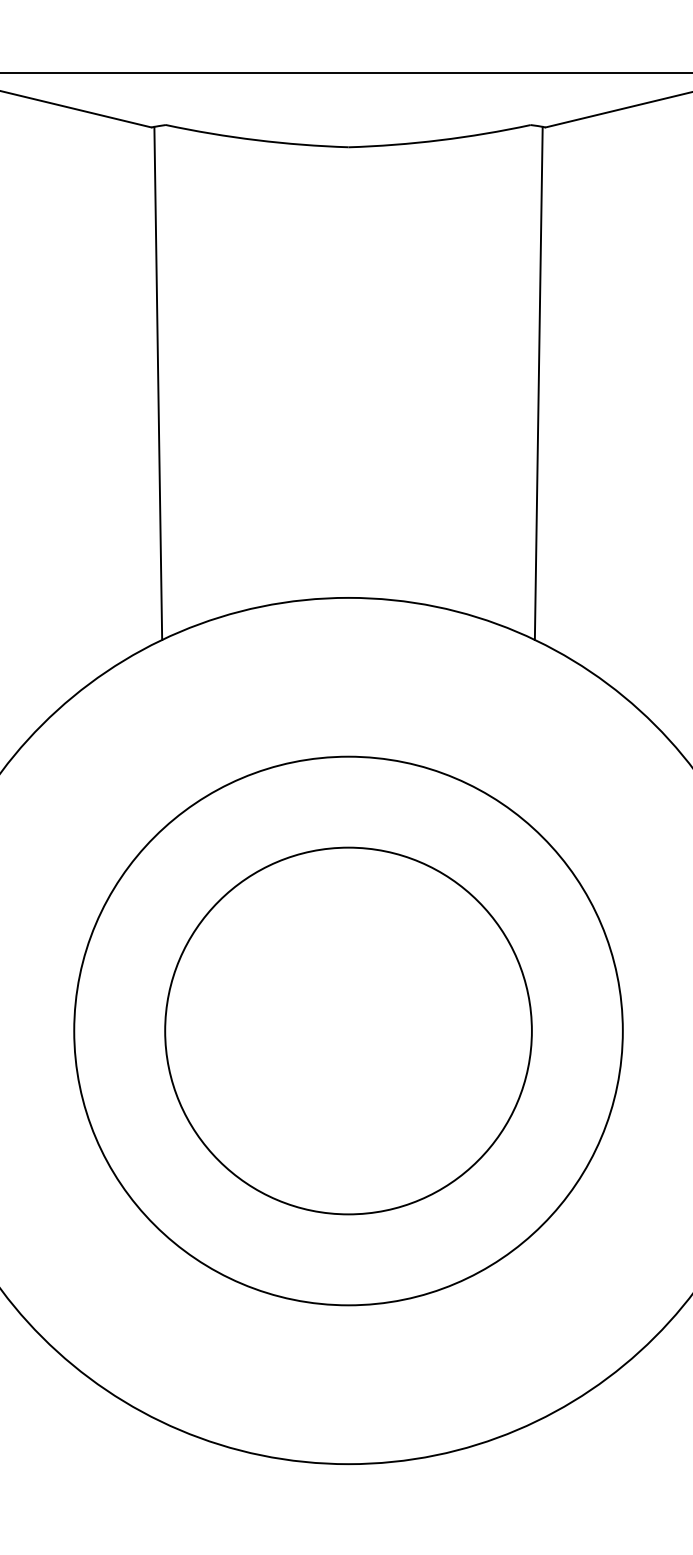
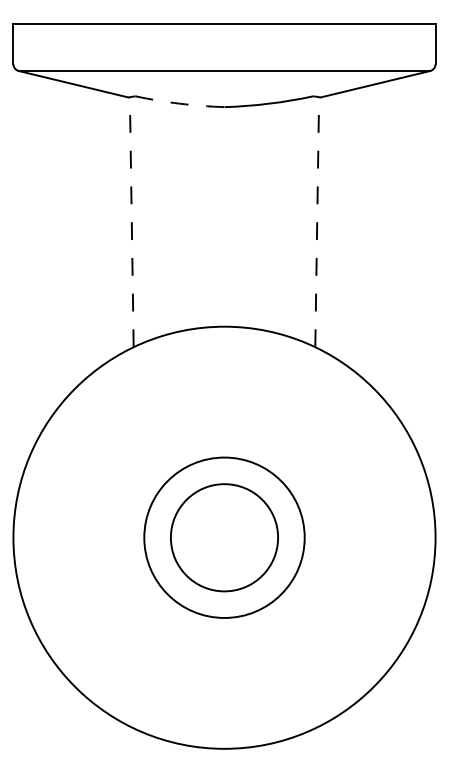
arc: (256, 139) -> (179, 103), solid -> dashed
line: (157, 381) -> (131, 221), solid -> dashed
line: (539, 381) -> (317, 221), solid -> dashed
circle: (348, 1030) -> (224, 537), size x0.6
circle: (348, 1030) -> (224, 537), size x0.6

